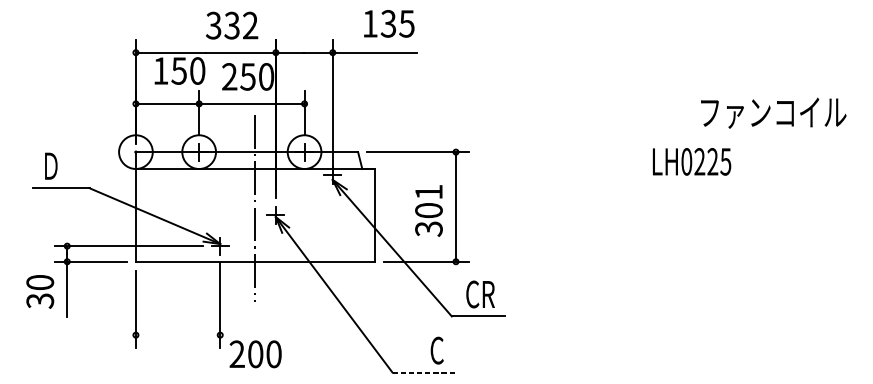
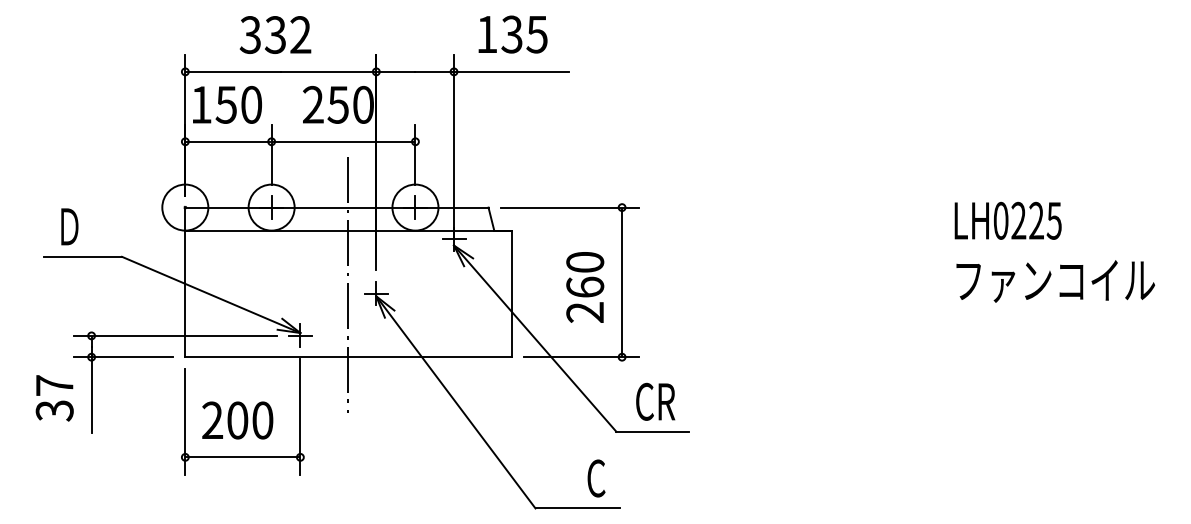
text: (388, 23) -> (512, 34), moved
text: (232, 25) -> (275, 34), moved
text: (180, 70) -> (227, 104), moved
text: (773, 113) -> (1055, 281), moved
text: (691, 161) -> (1007, 220), moved
text: (429, 210) -> (585, 287), 301 -> 260
text: (40, 282) -> (54, 385), 30 -> 37
line: (177, 335) -> (242, 457), added
text: (255, 354) -> (237, 420), moved
line: (423, 372) -> (577, 508), dashed -> solid

